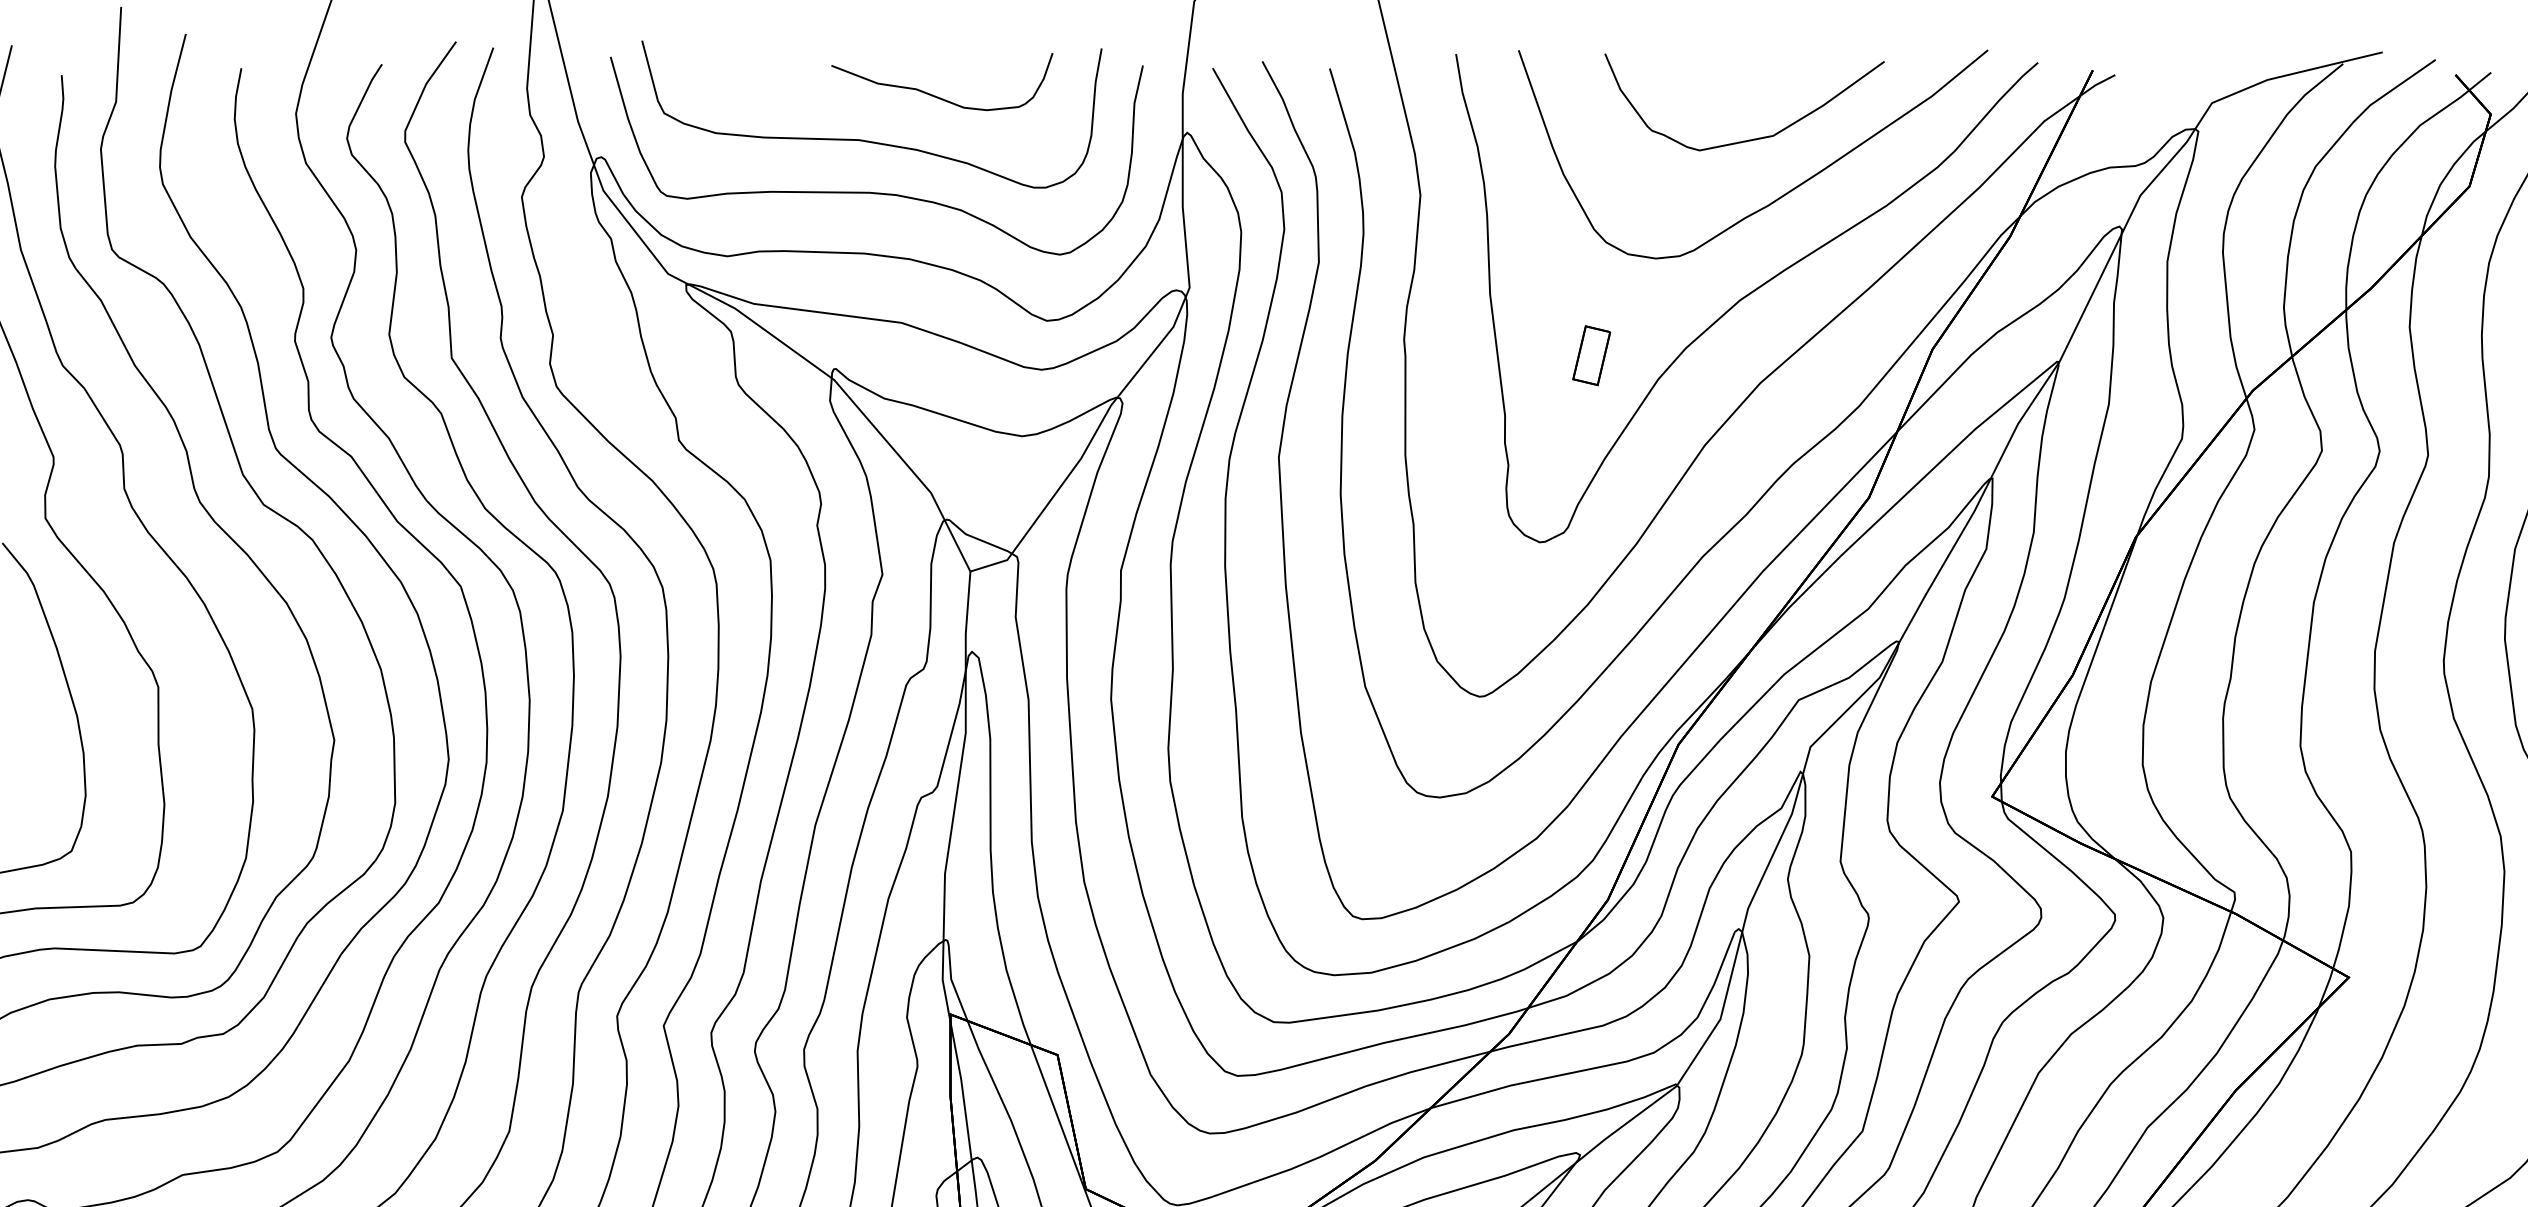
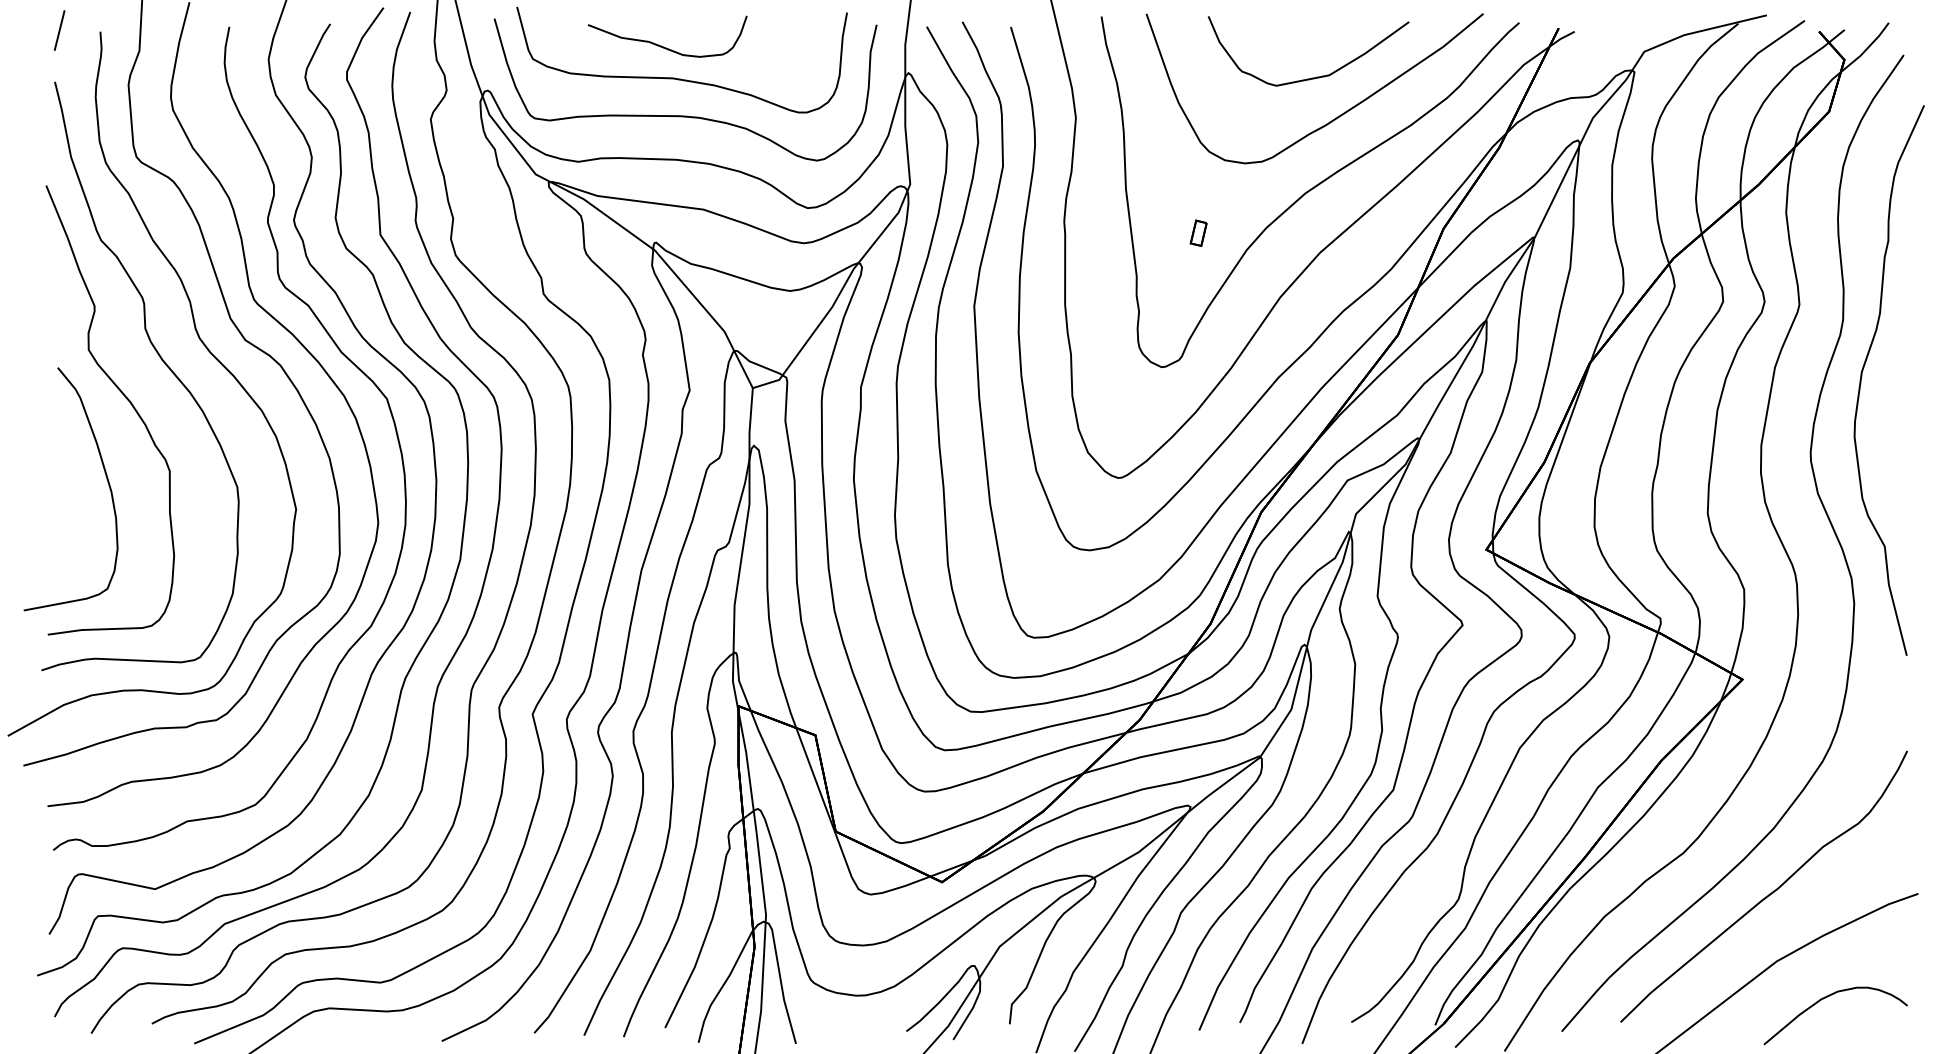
curve: (937, 95) -> (664, 46), moved
part: (1591, 356) -> (1198, 233), size x0.6

